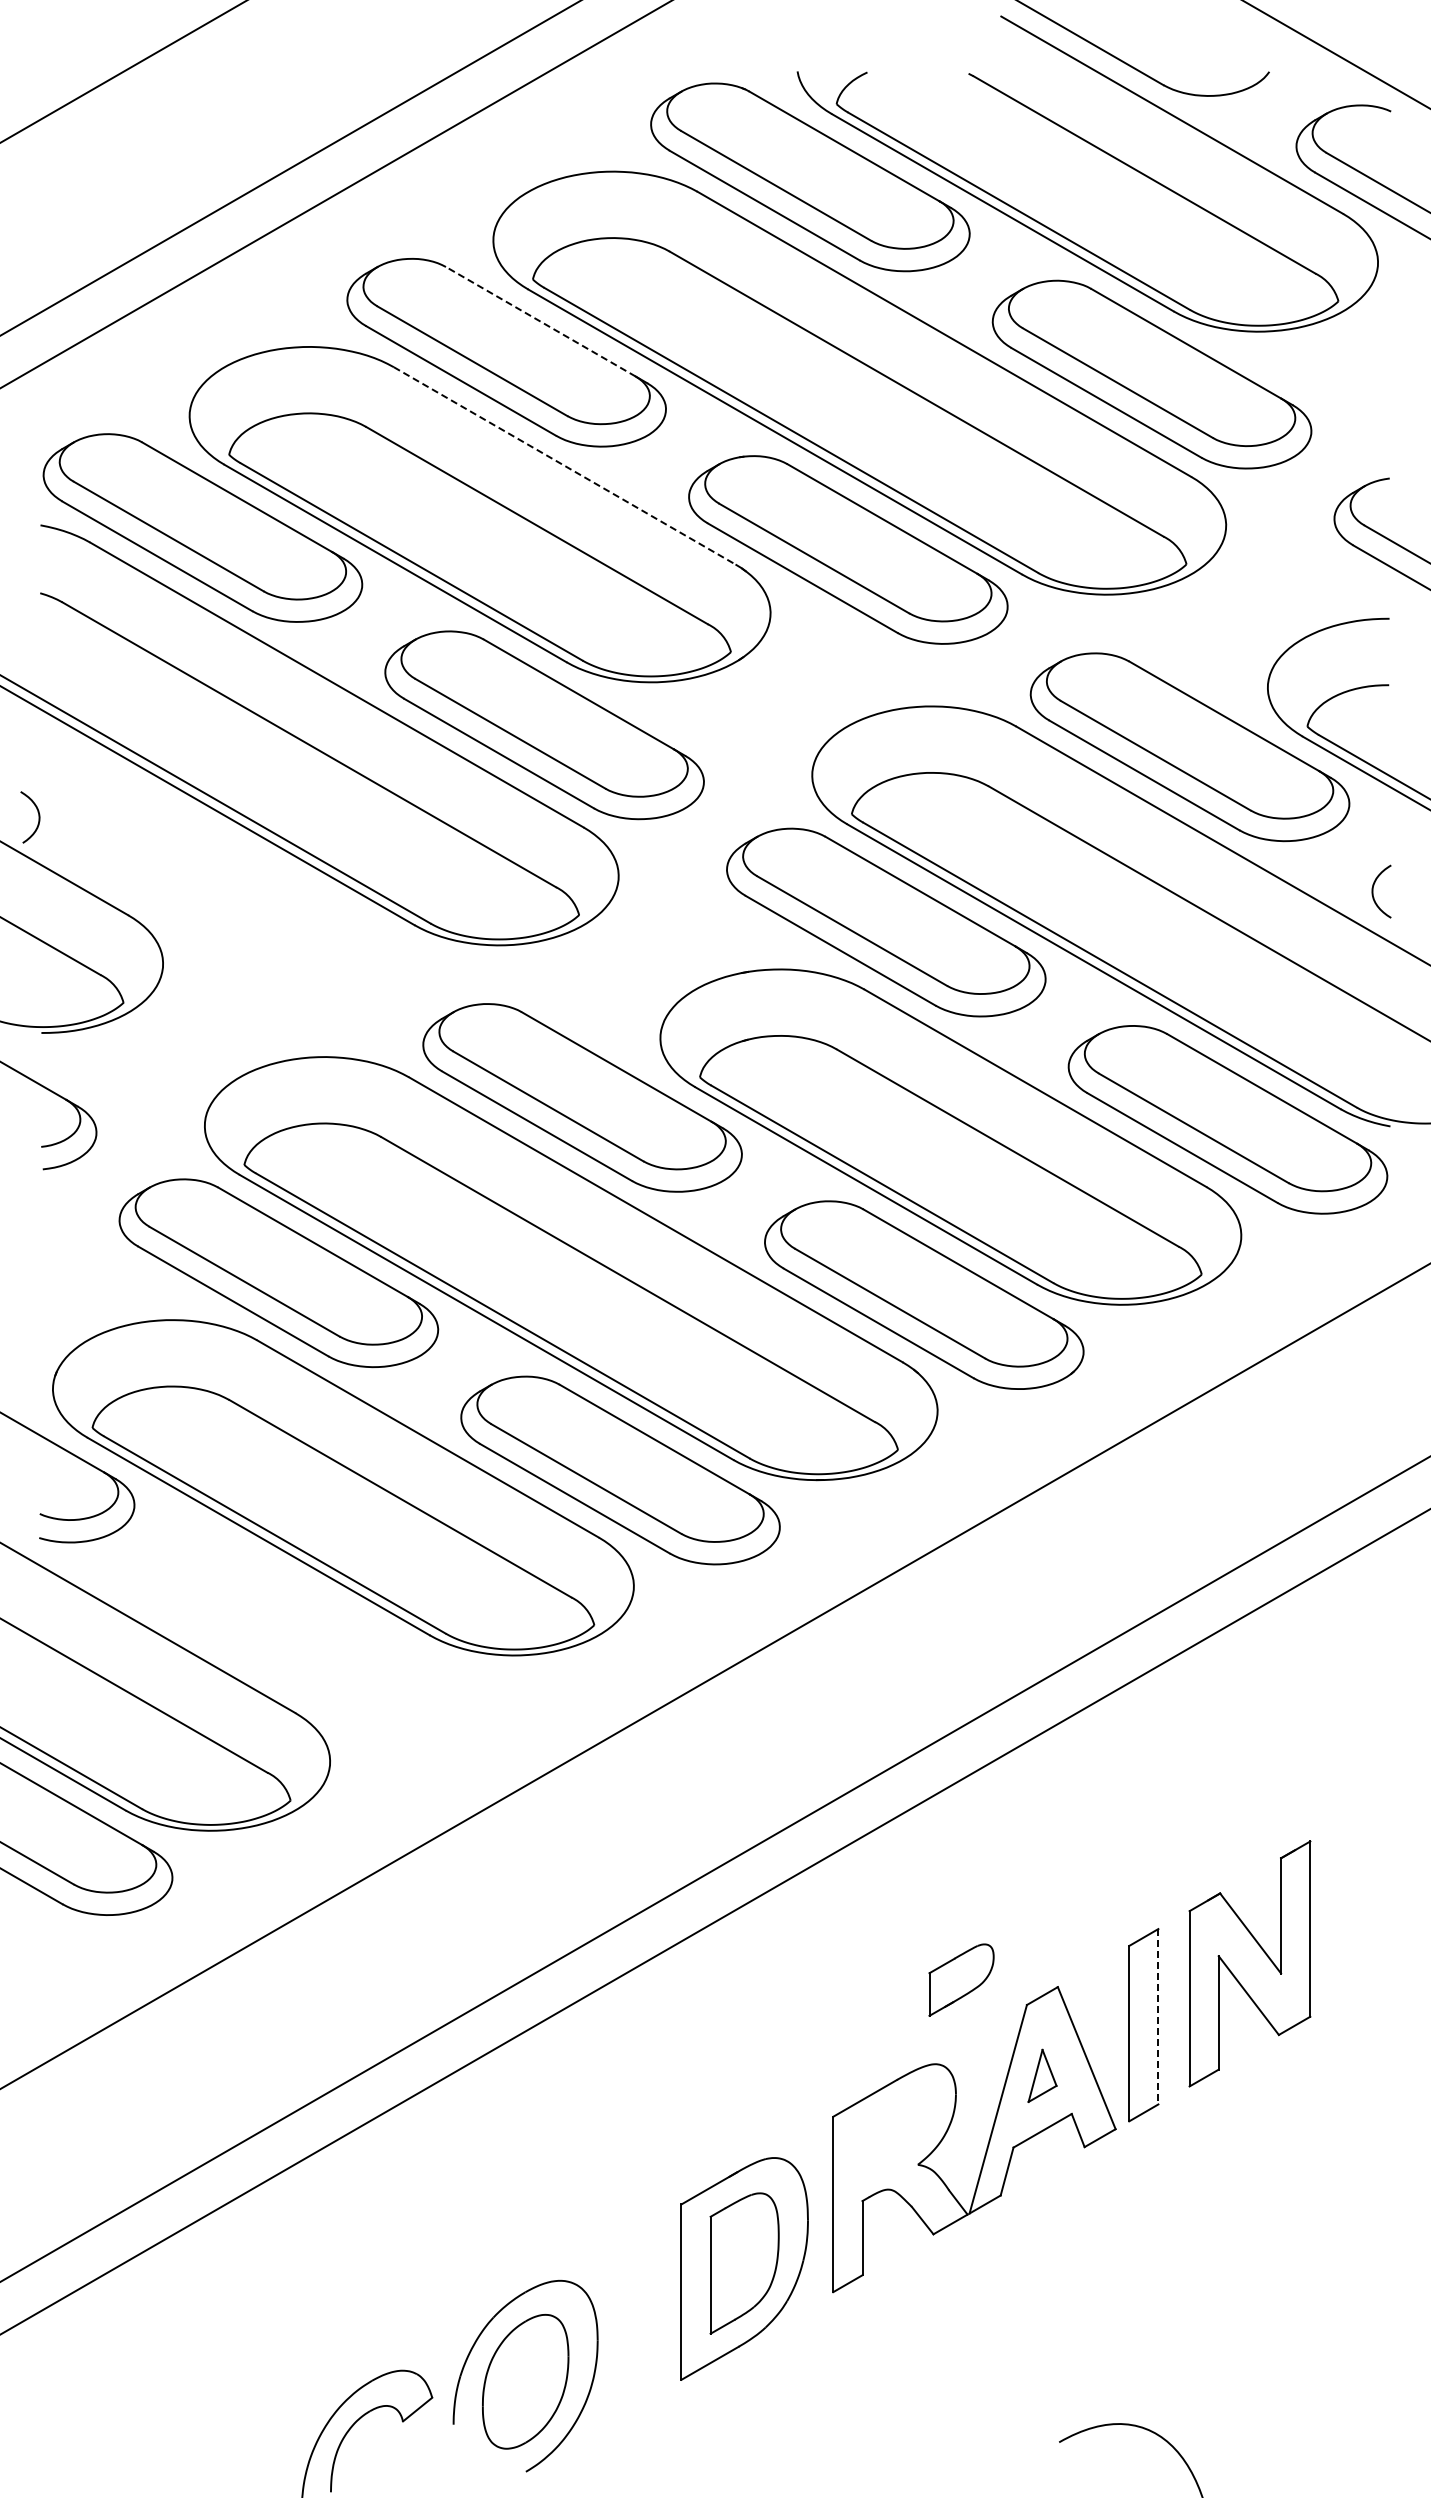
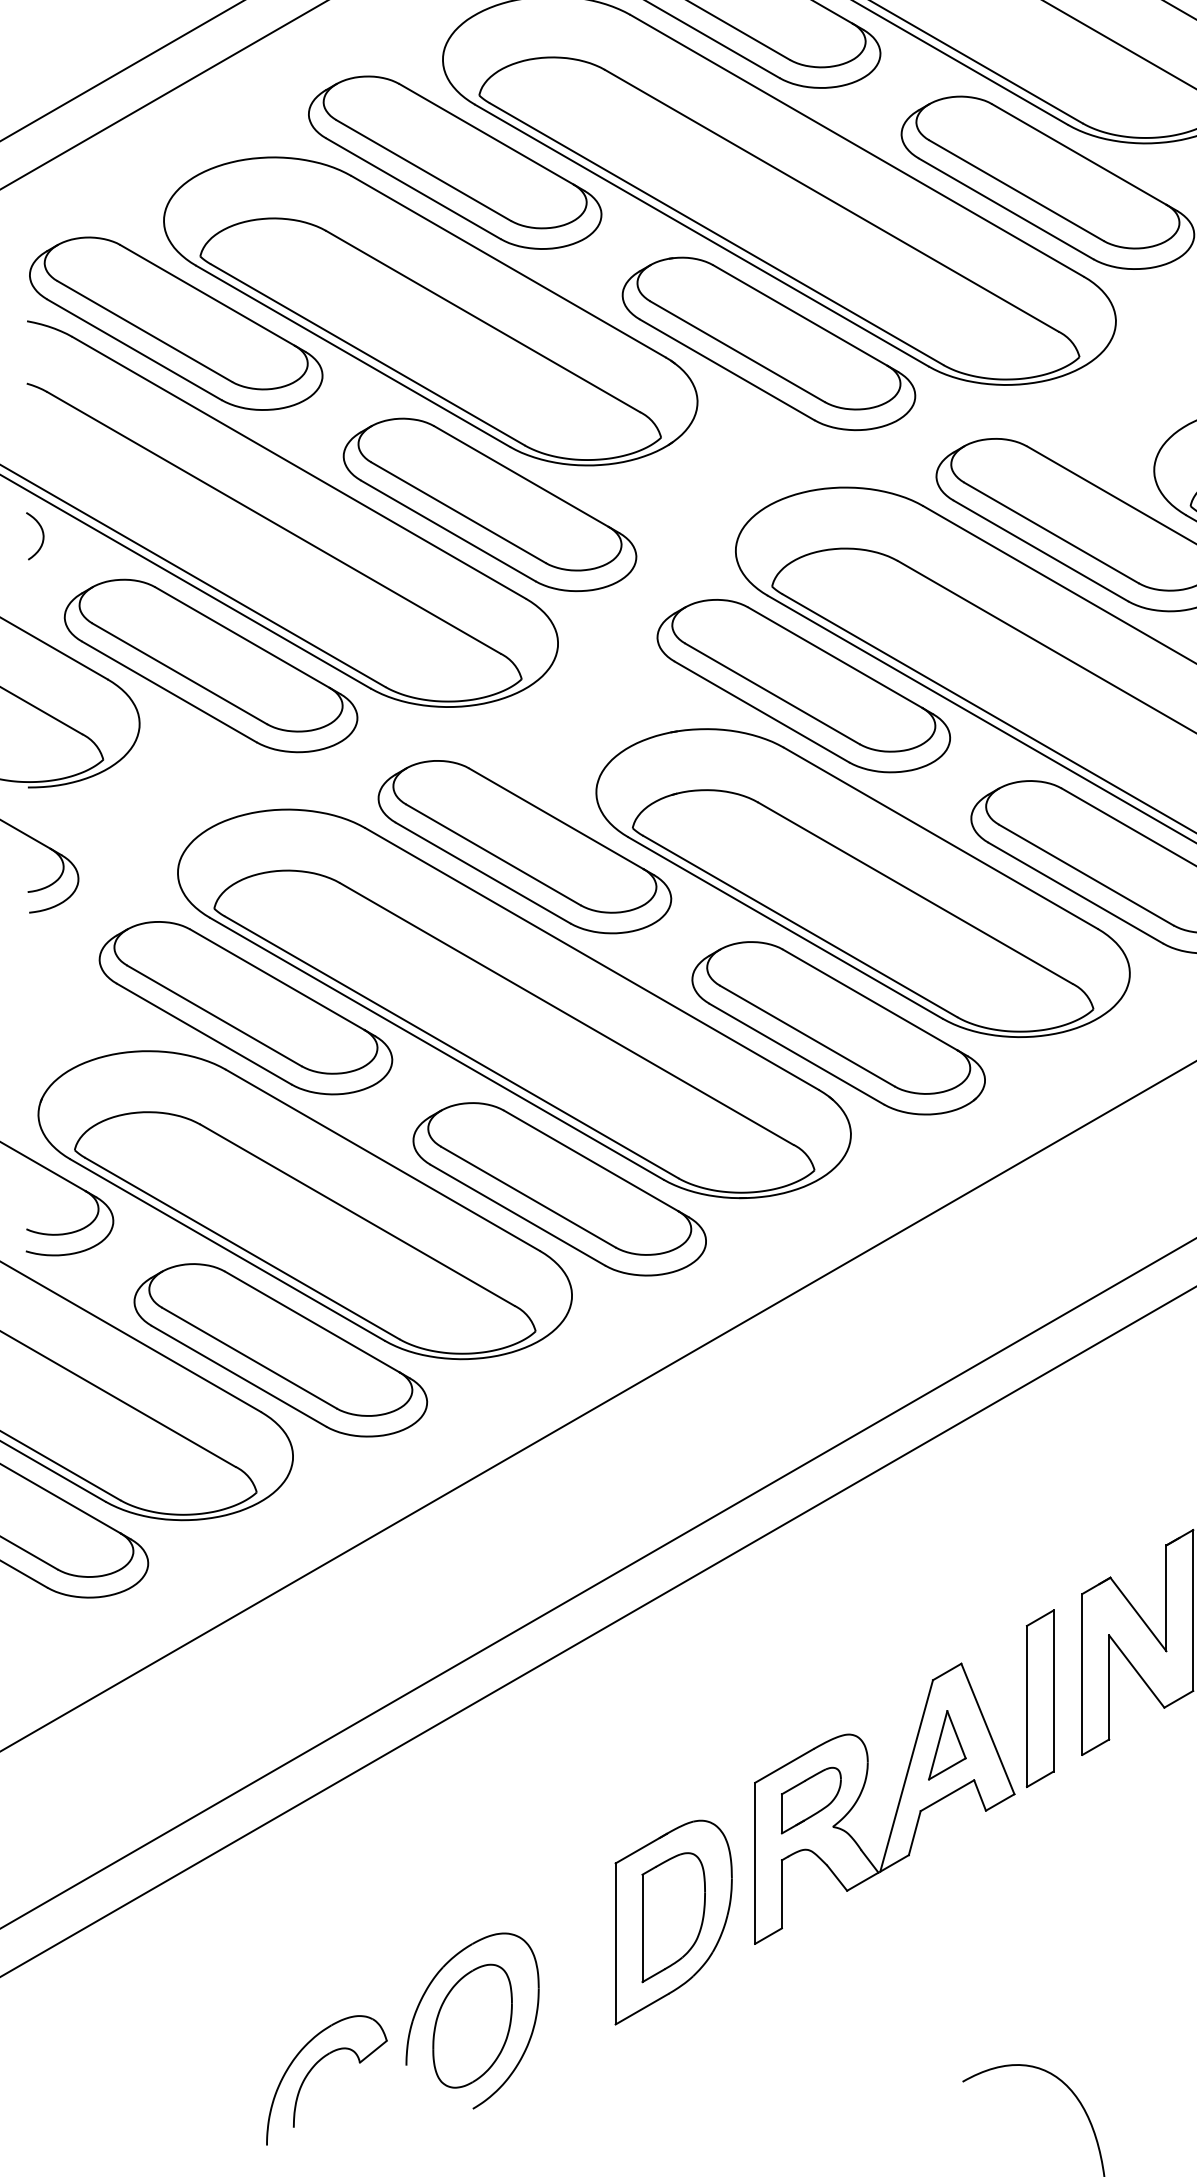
line: (540, 321) -> (486, 134), dashed -> solid
line: (565, 466) -> (509, 267), dashed -> solid
curve: (38, 817) -> (42, 536), moved
part: (240, 900) -> (210, 665), added
part: (316, 1645) -> (280, 1350), added
part: (961, 1979) -> (811, 1800), moved
line: (1158, 2016) -> (1053, 1690), dashed -> solid
part: (1042, 2075) -> (947, 1744), size x1.43

